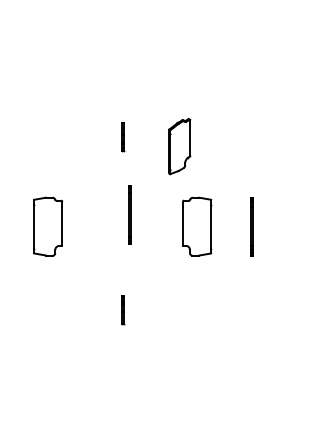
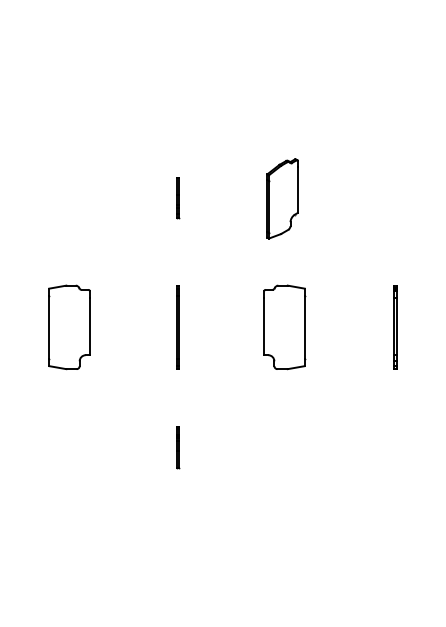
part: (179, 146) -> (282, 198), moved
line: (129, 214) -> (176, 327), moved
line: (251, 226) -> (394, 327), moved

